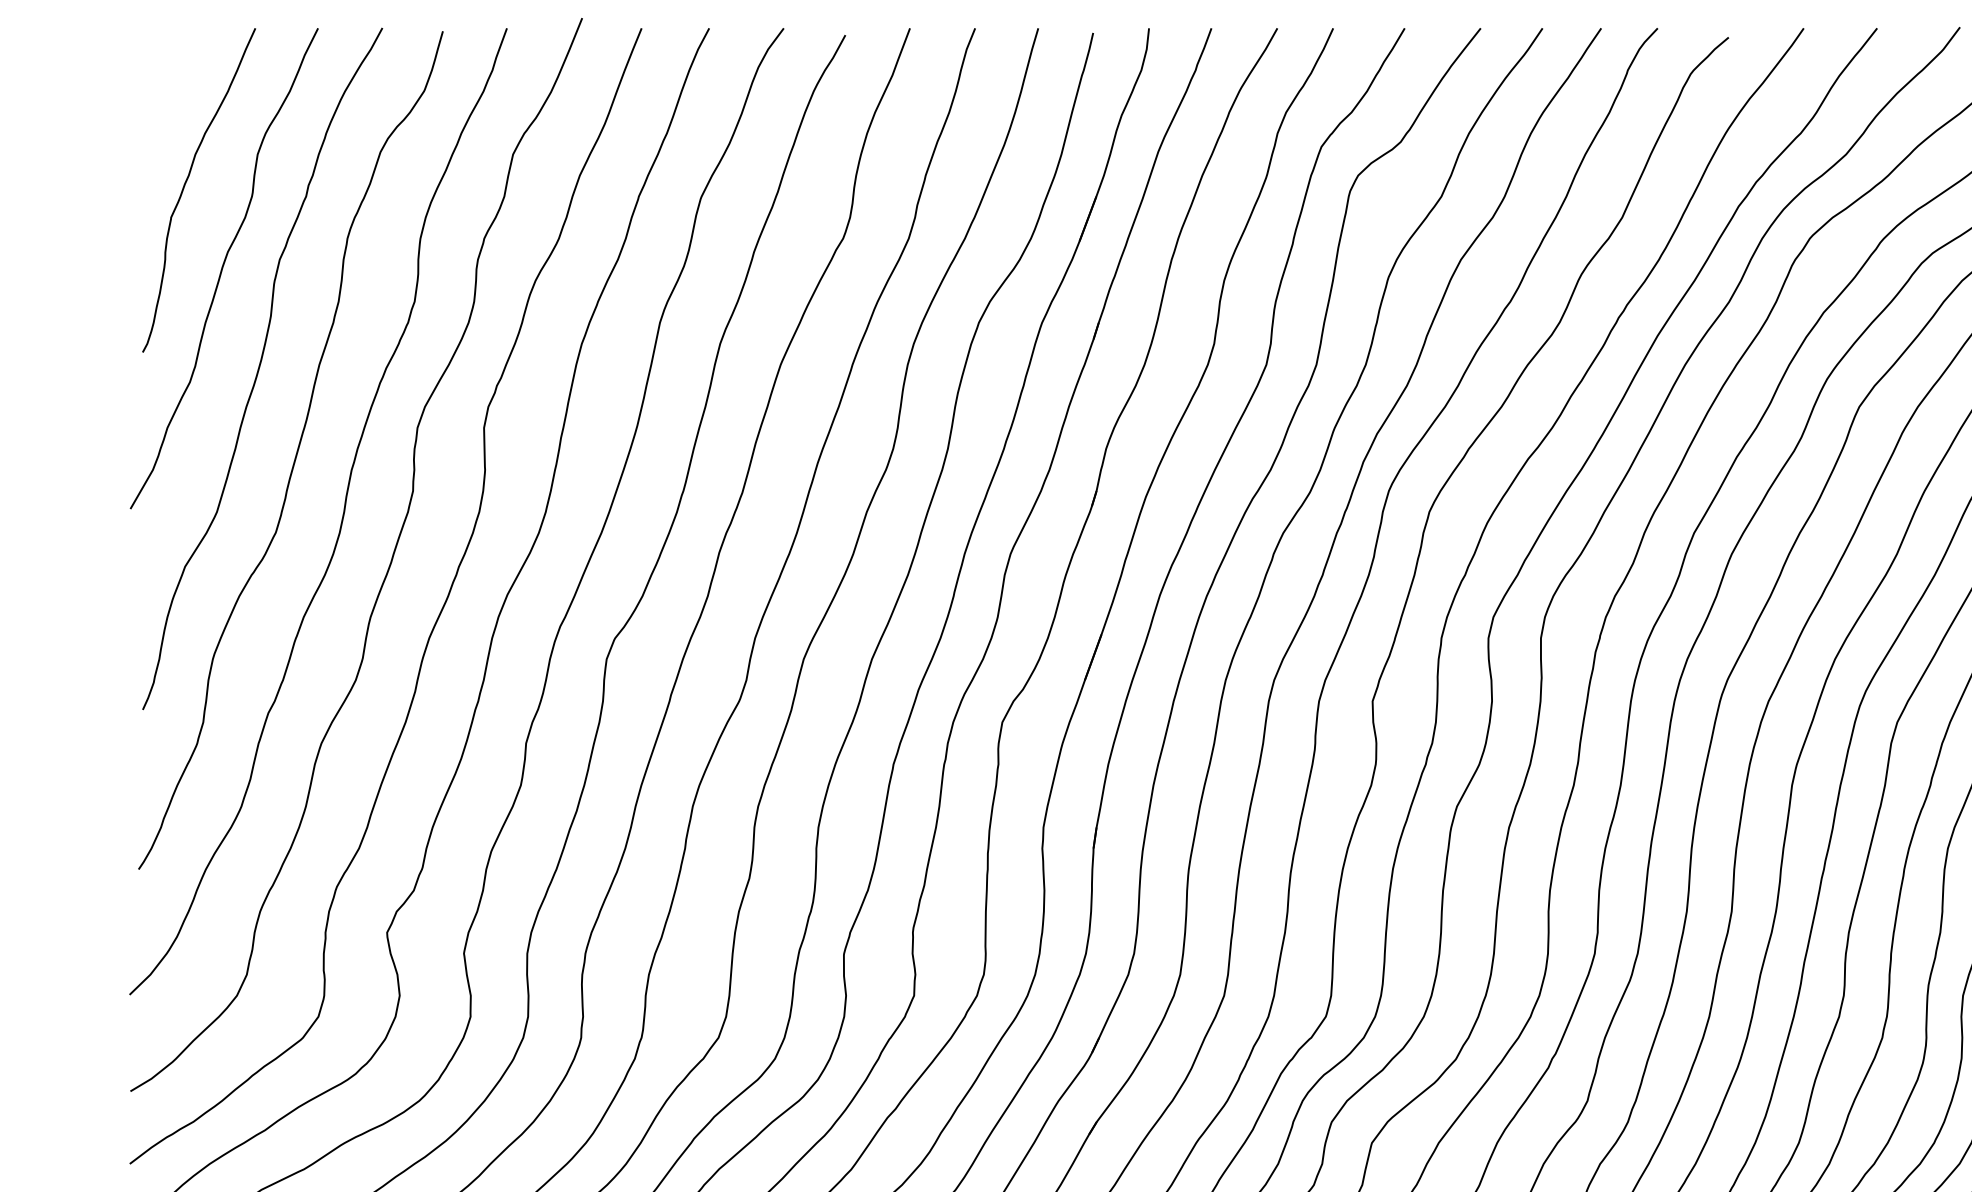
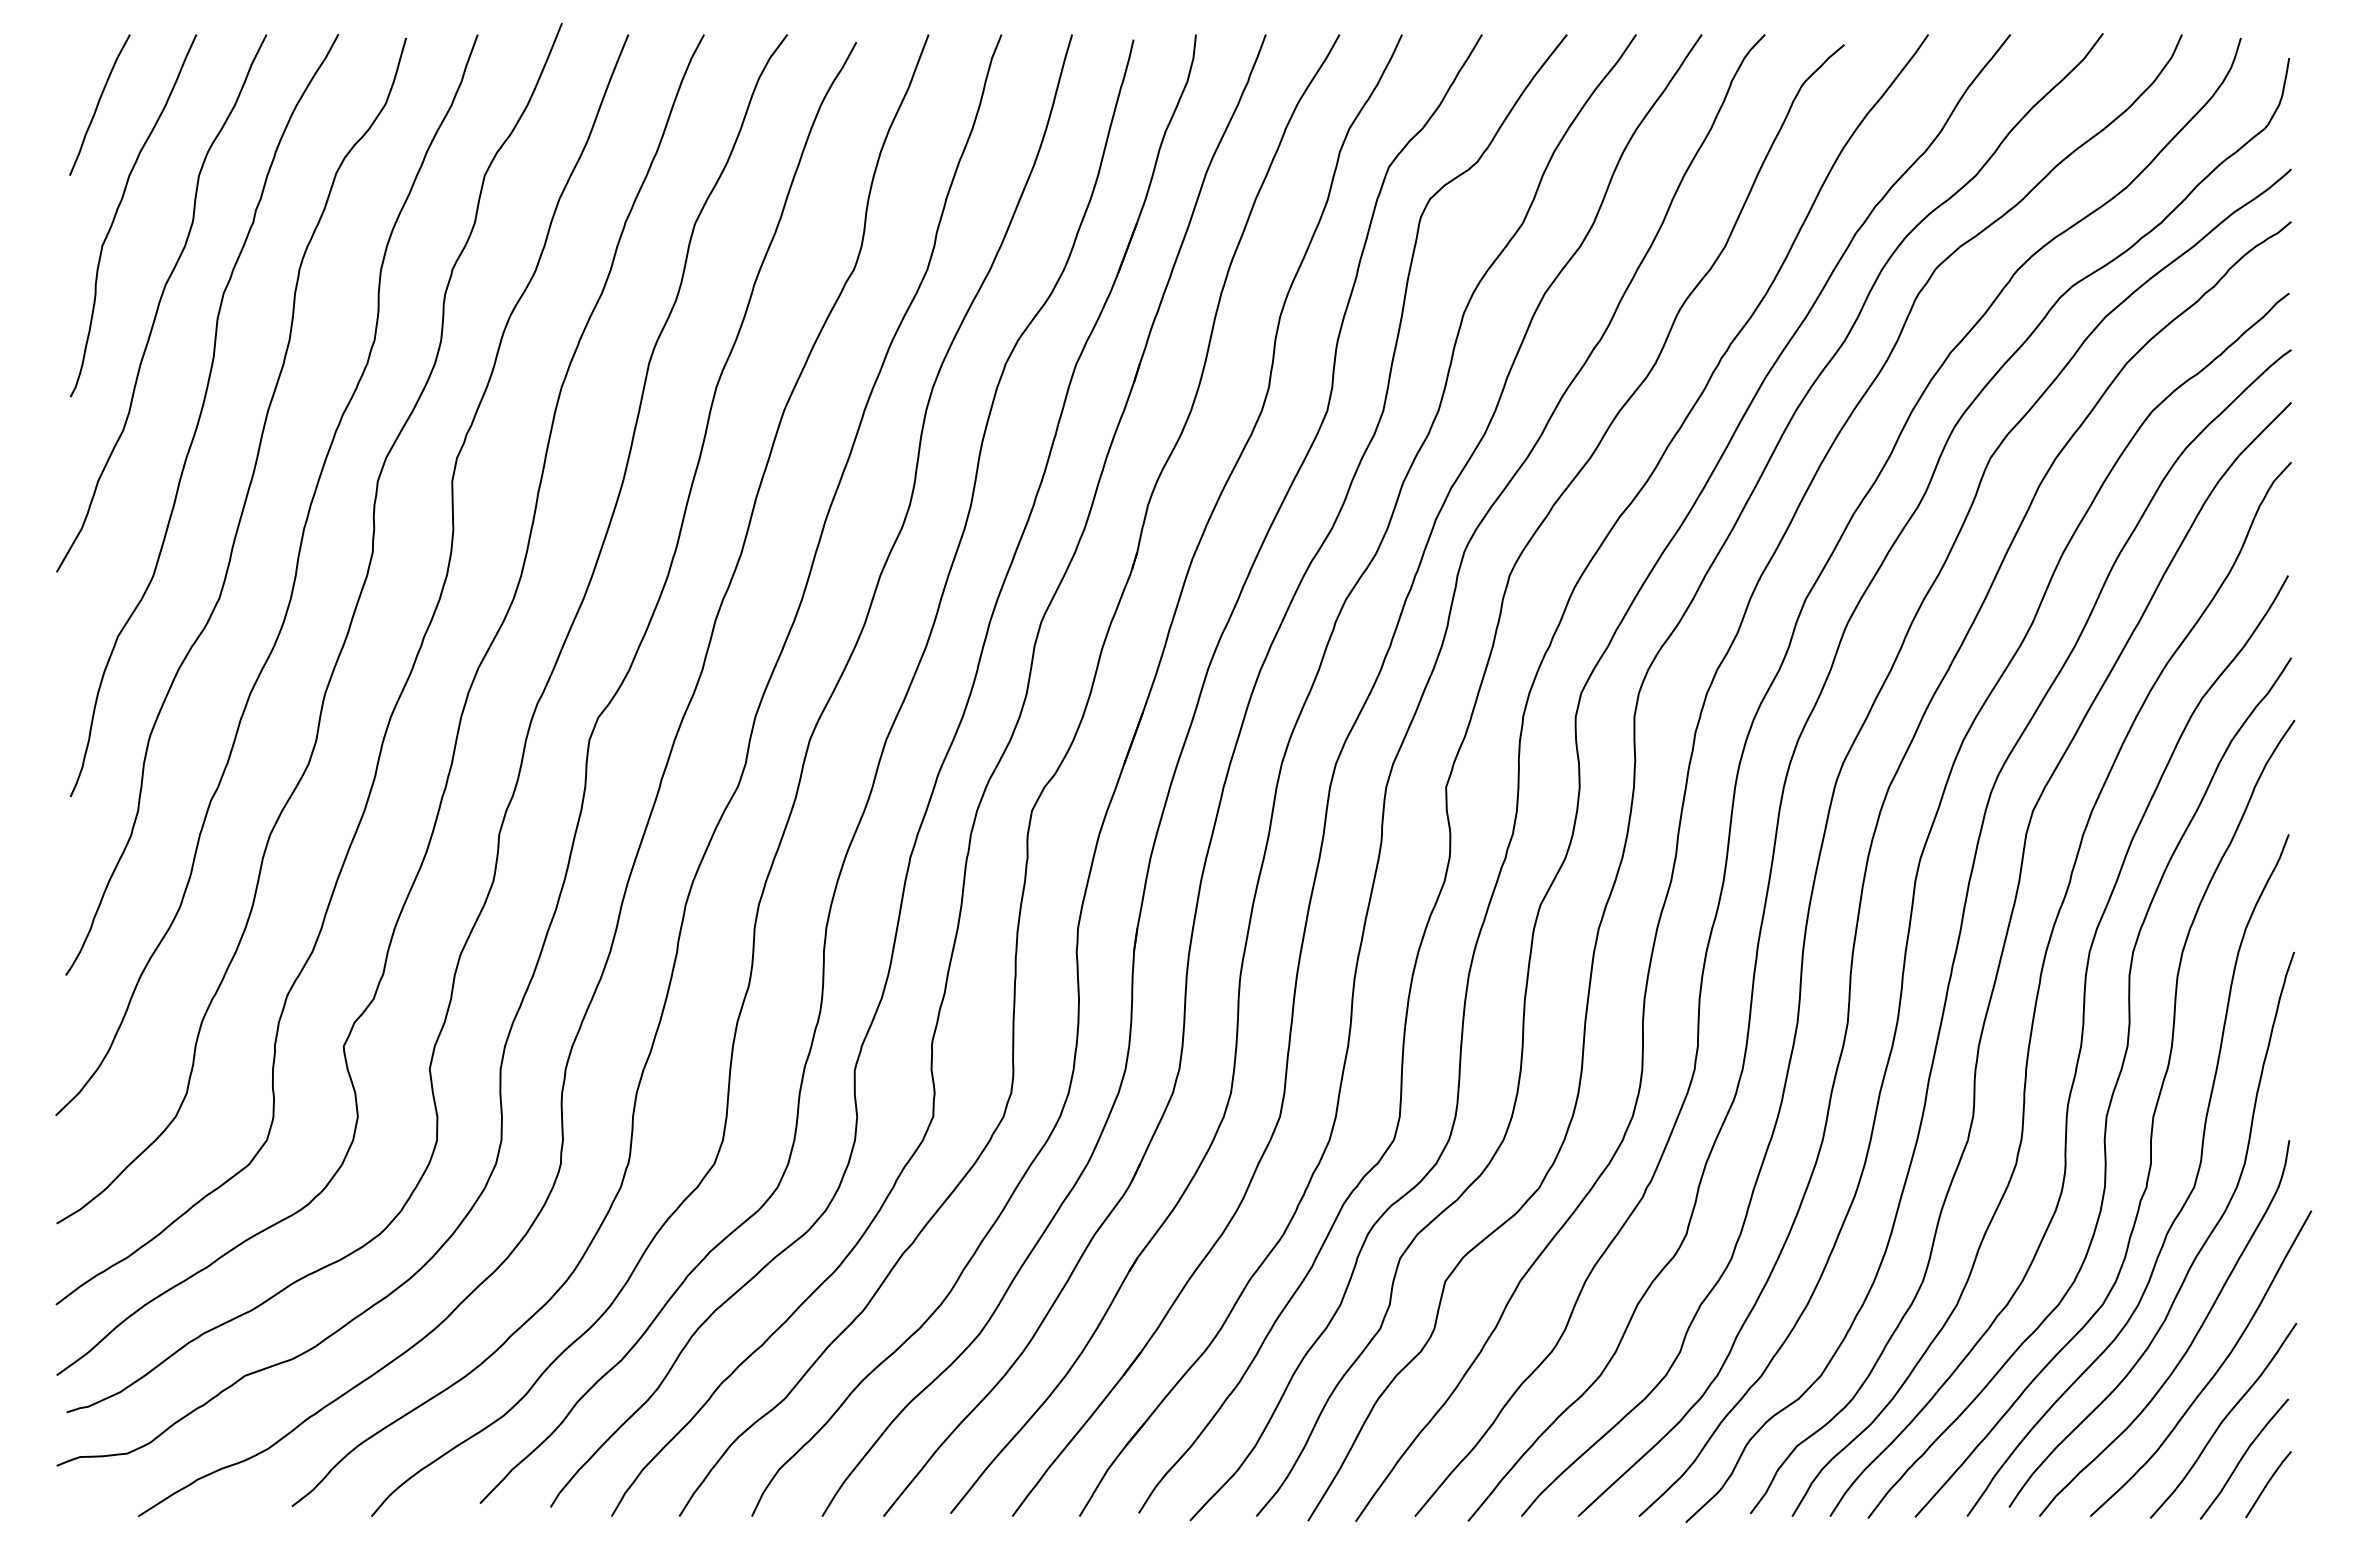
curve: (168, 89) -> (99, 103), added

